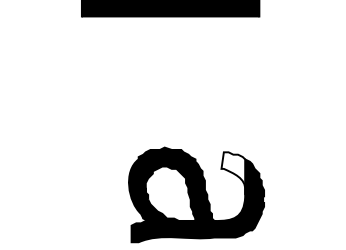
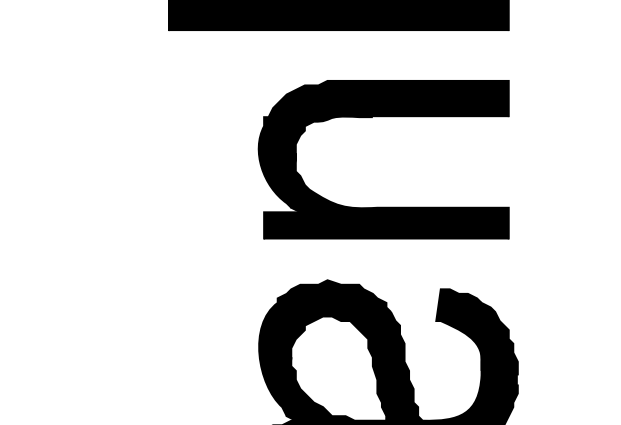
part: (188, 63) -> (373, 119), added
fill: (233, 173) -> (459, 329), added

